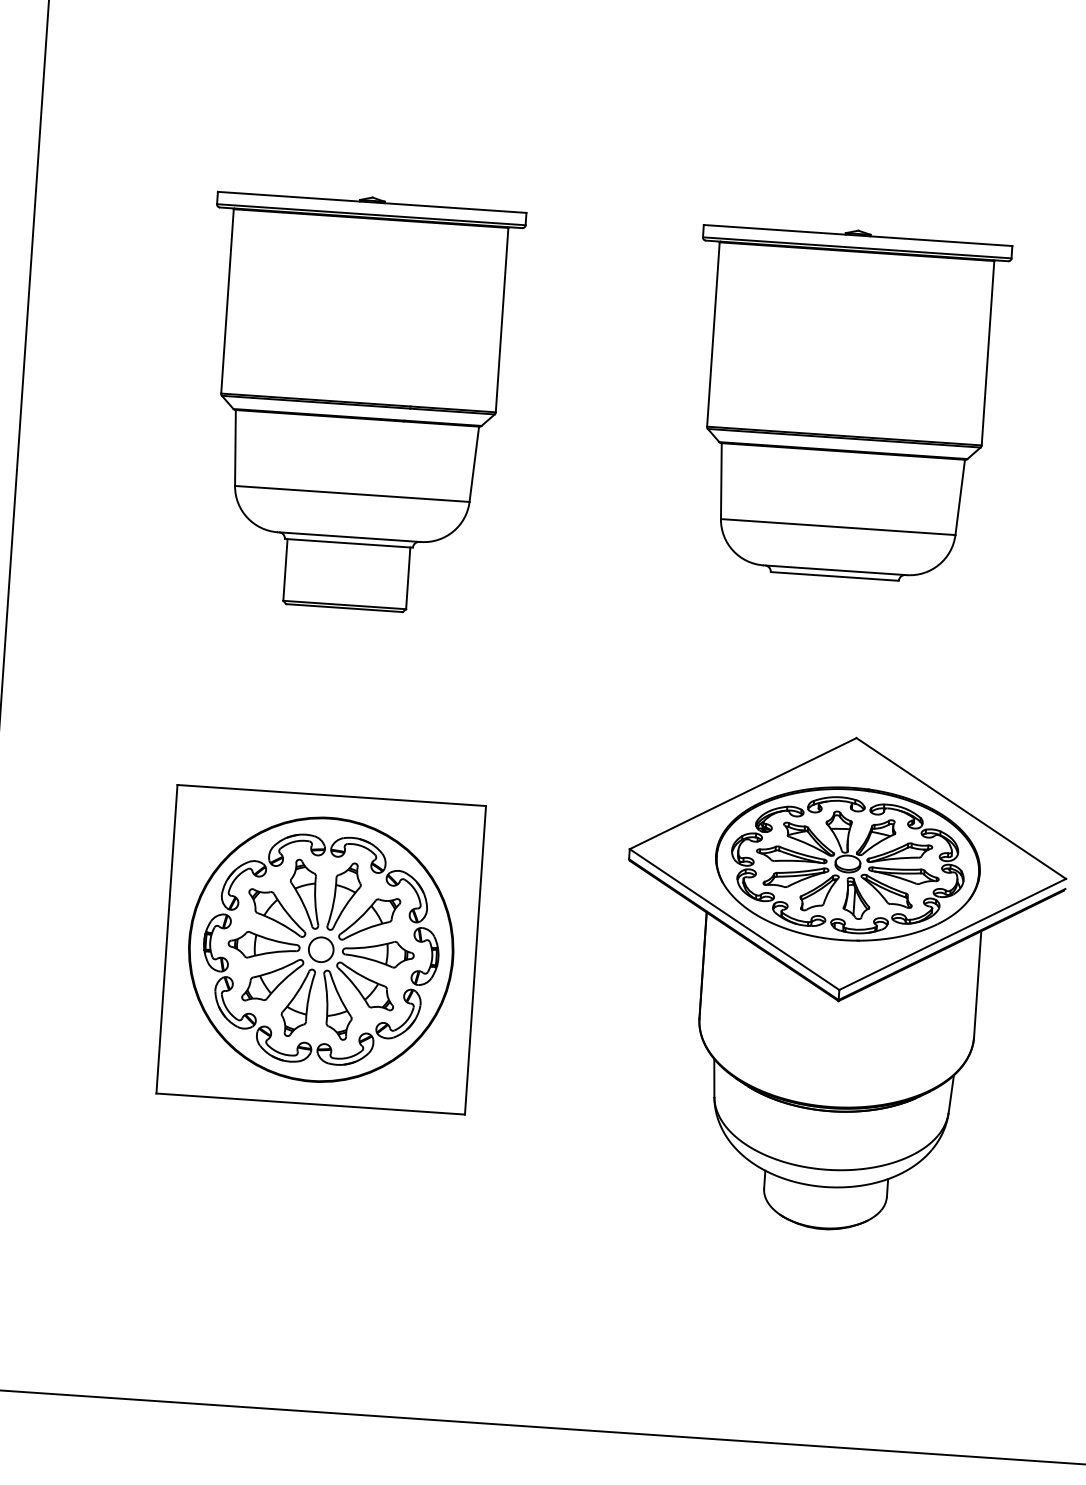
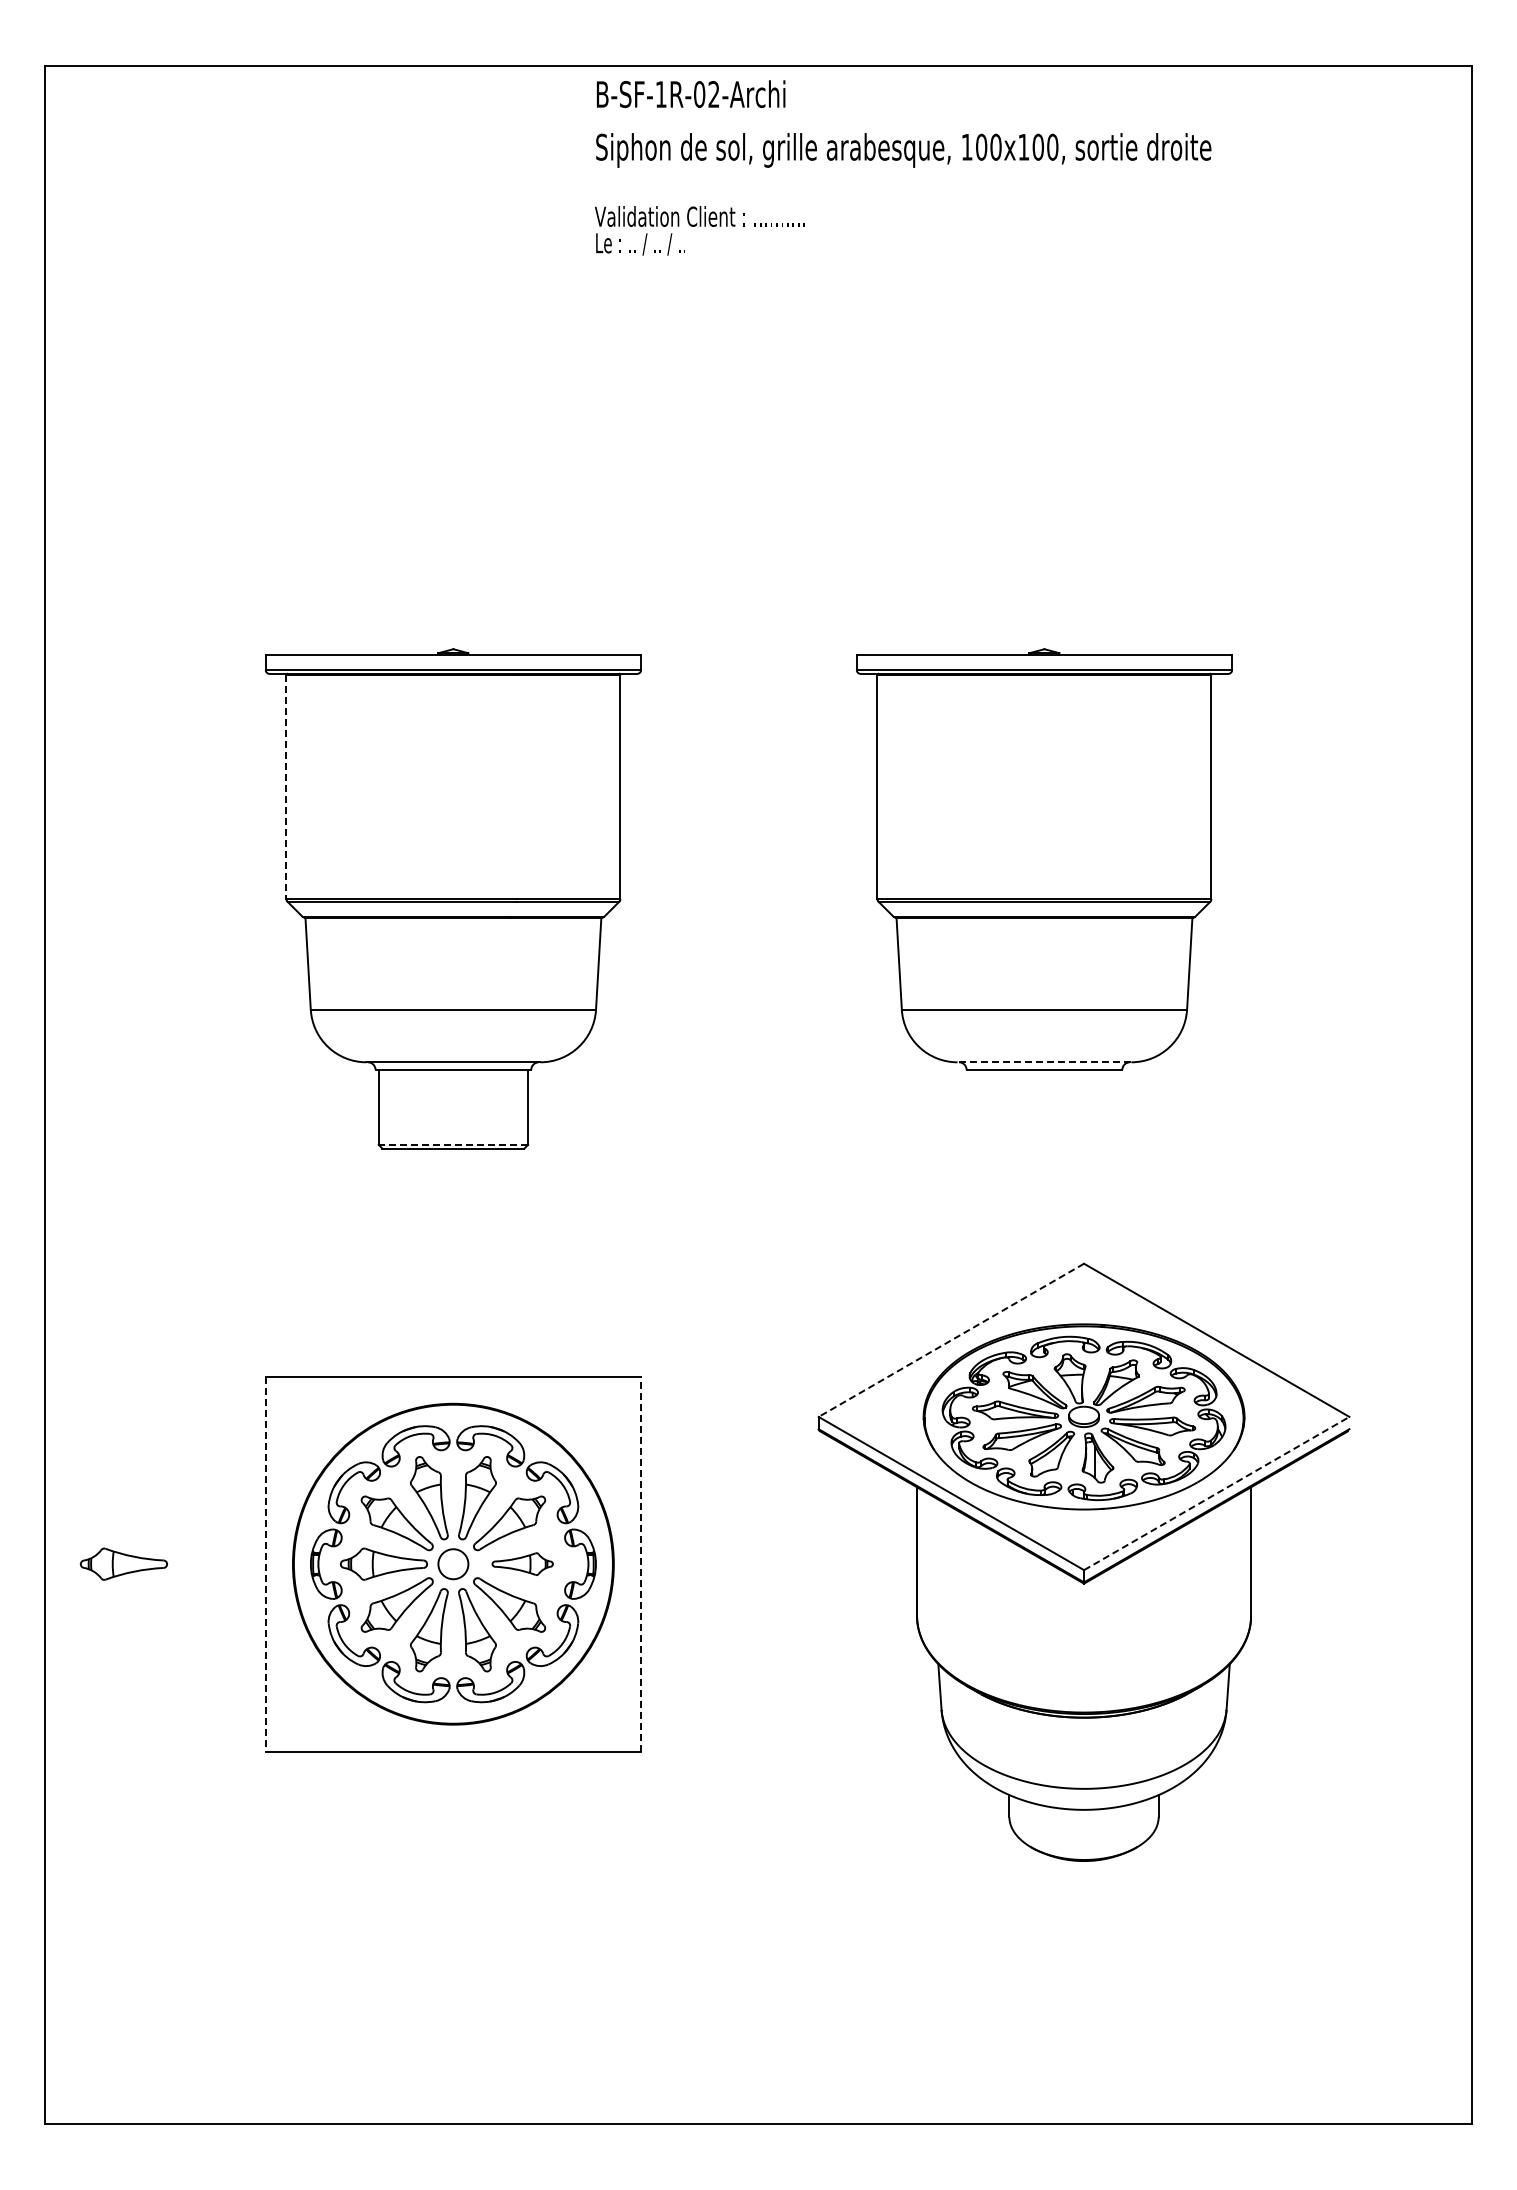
line: (227, 301) -> (286, 787), solid -> dashed
line: (835, 570) -> (1044, 1062), solid -> dashed
line: (344, 604) -> (453, 1144), solid -> dashed
line: (742, 793) -> (950, 1340), solid -> dashed
part: (50, 930) -> (123, 1563), added
line: (953, 934) -> (1217, 1493), solid -> dashed
line: (166, 939) -> (265, 1564), solid -> dashed
part: (378, 953) -> (522, 1563), size x0.7
line: (475, 960) -> (641, 1564), solid -> dashed

